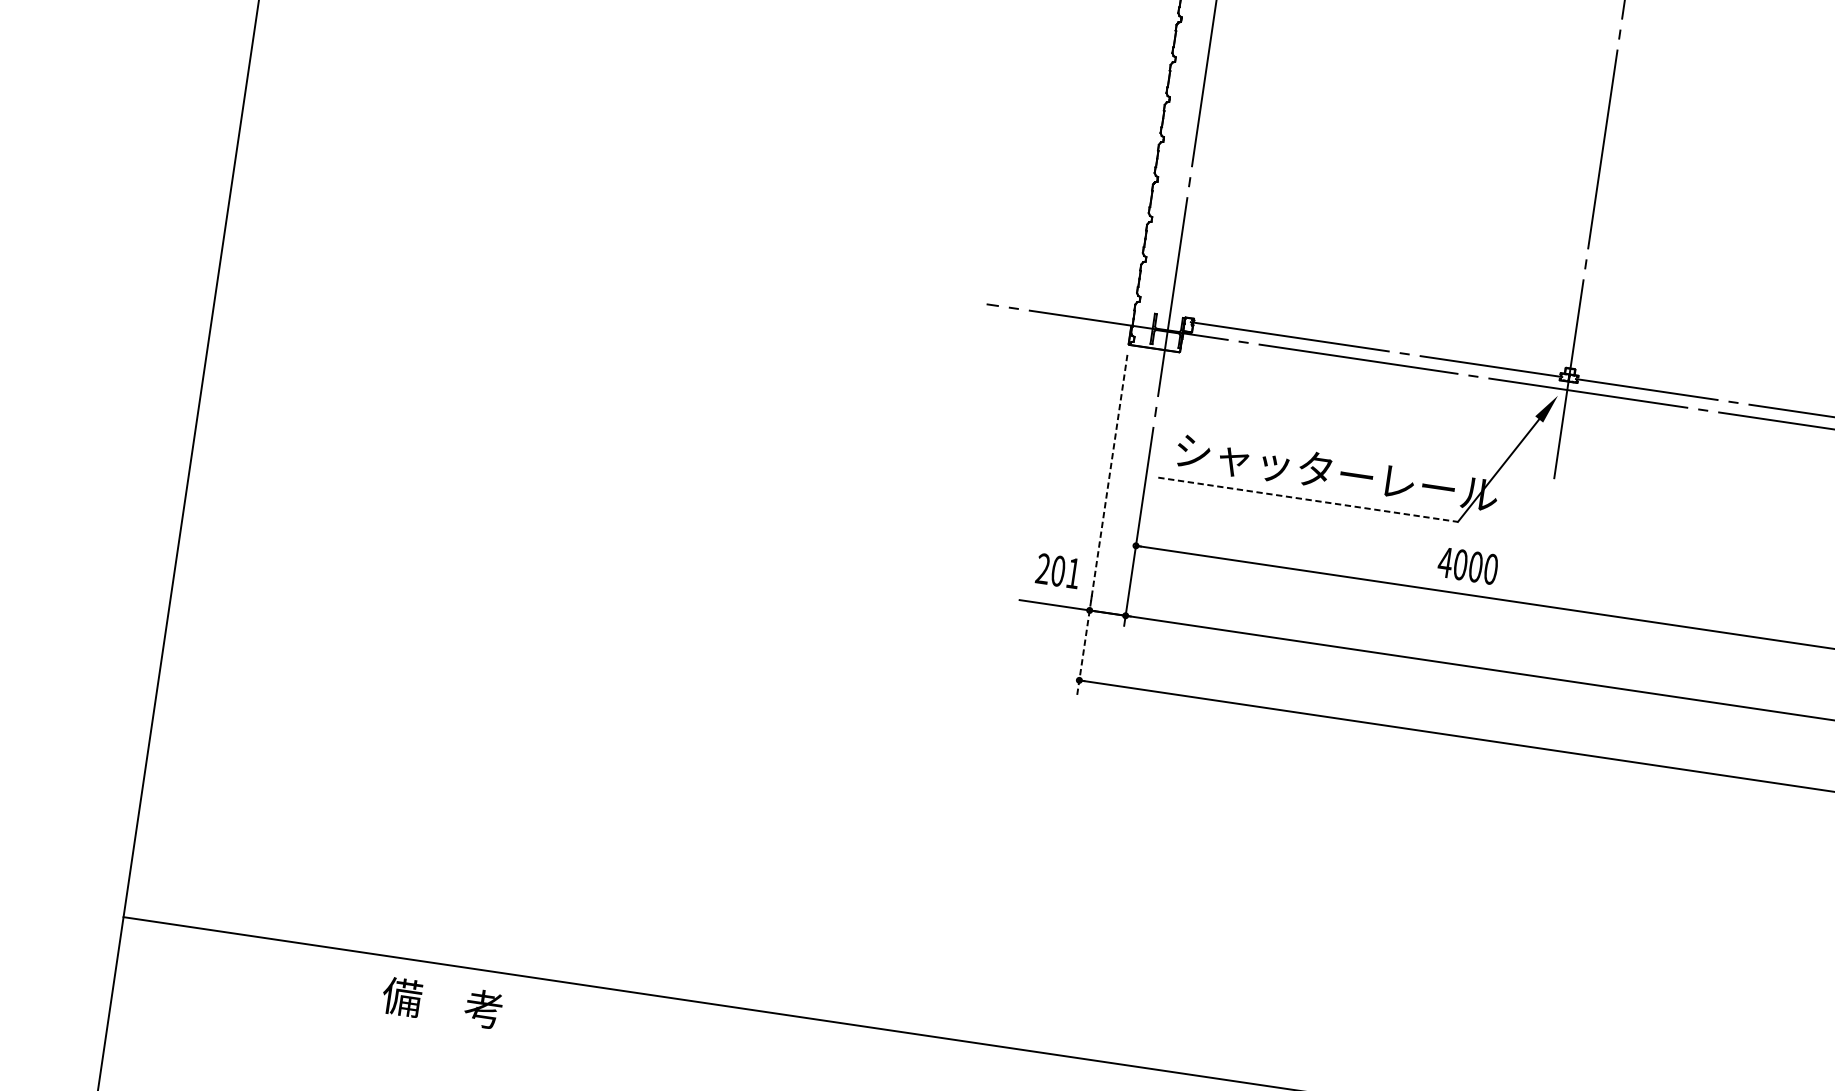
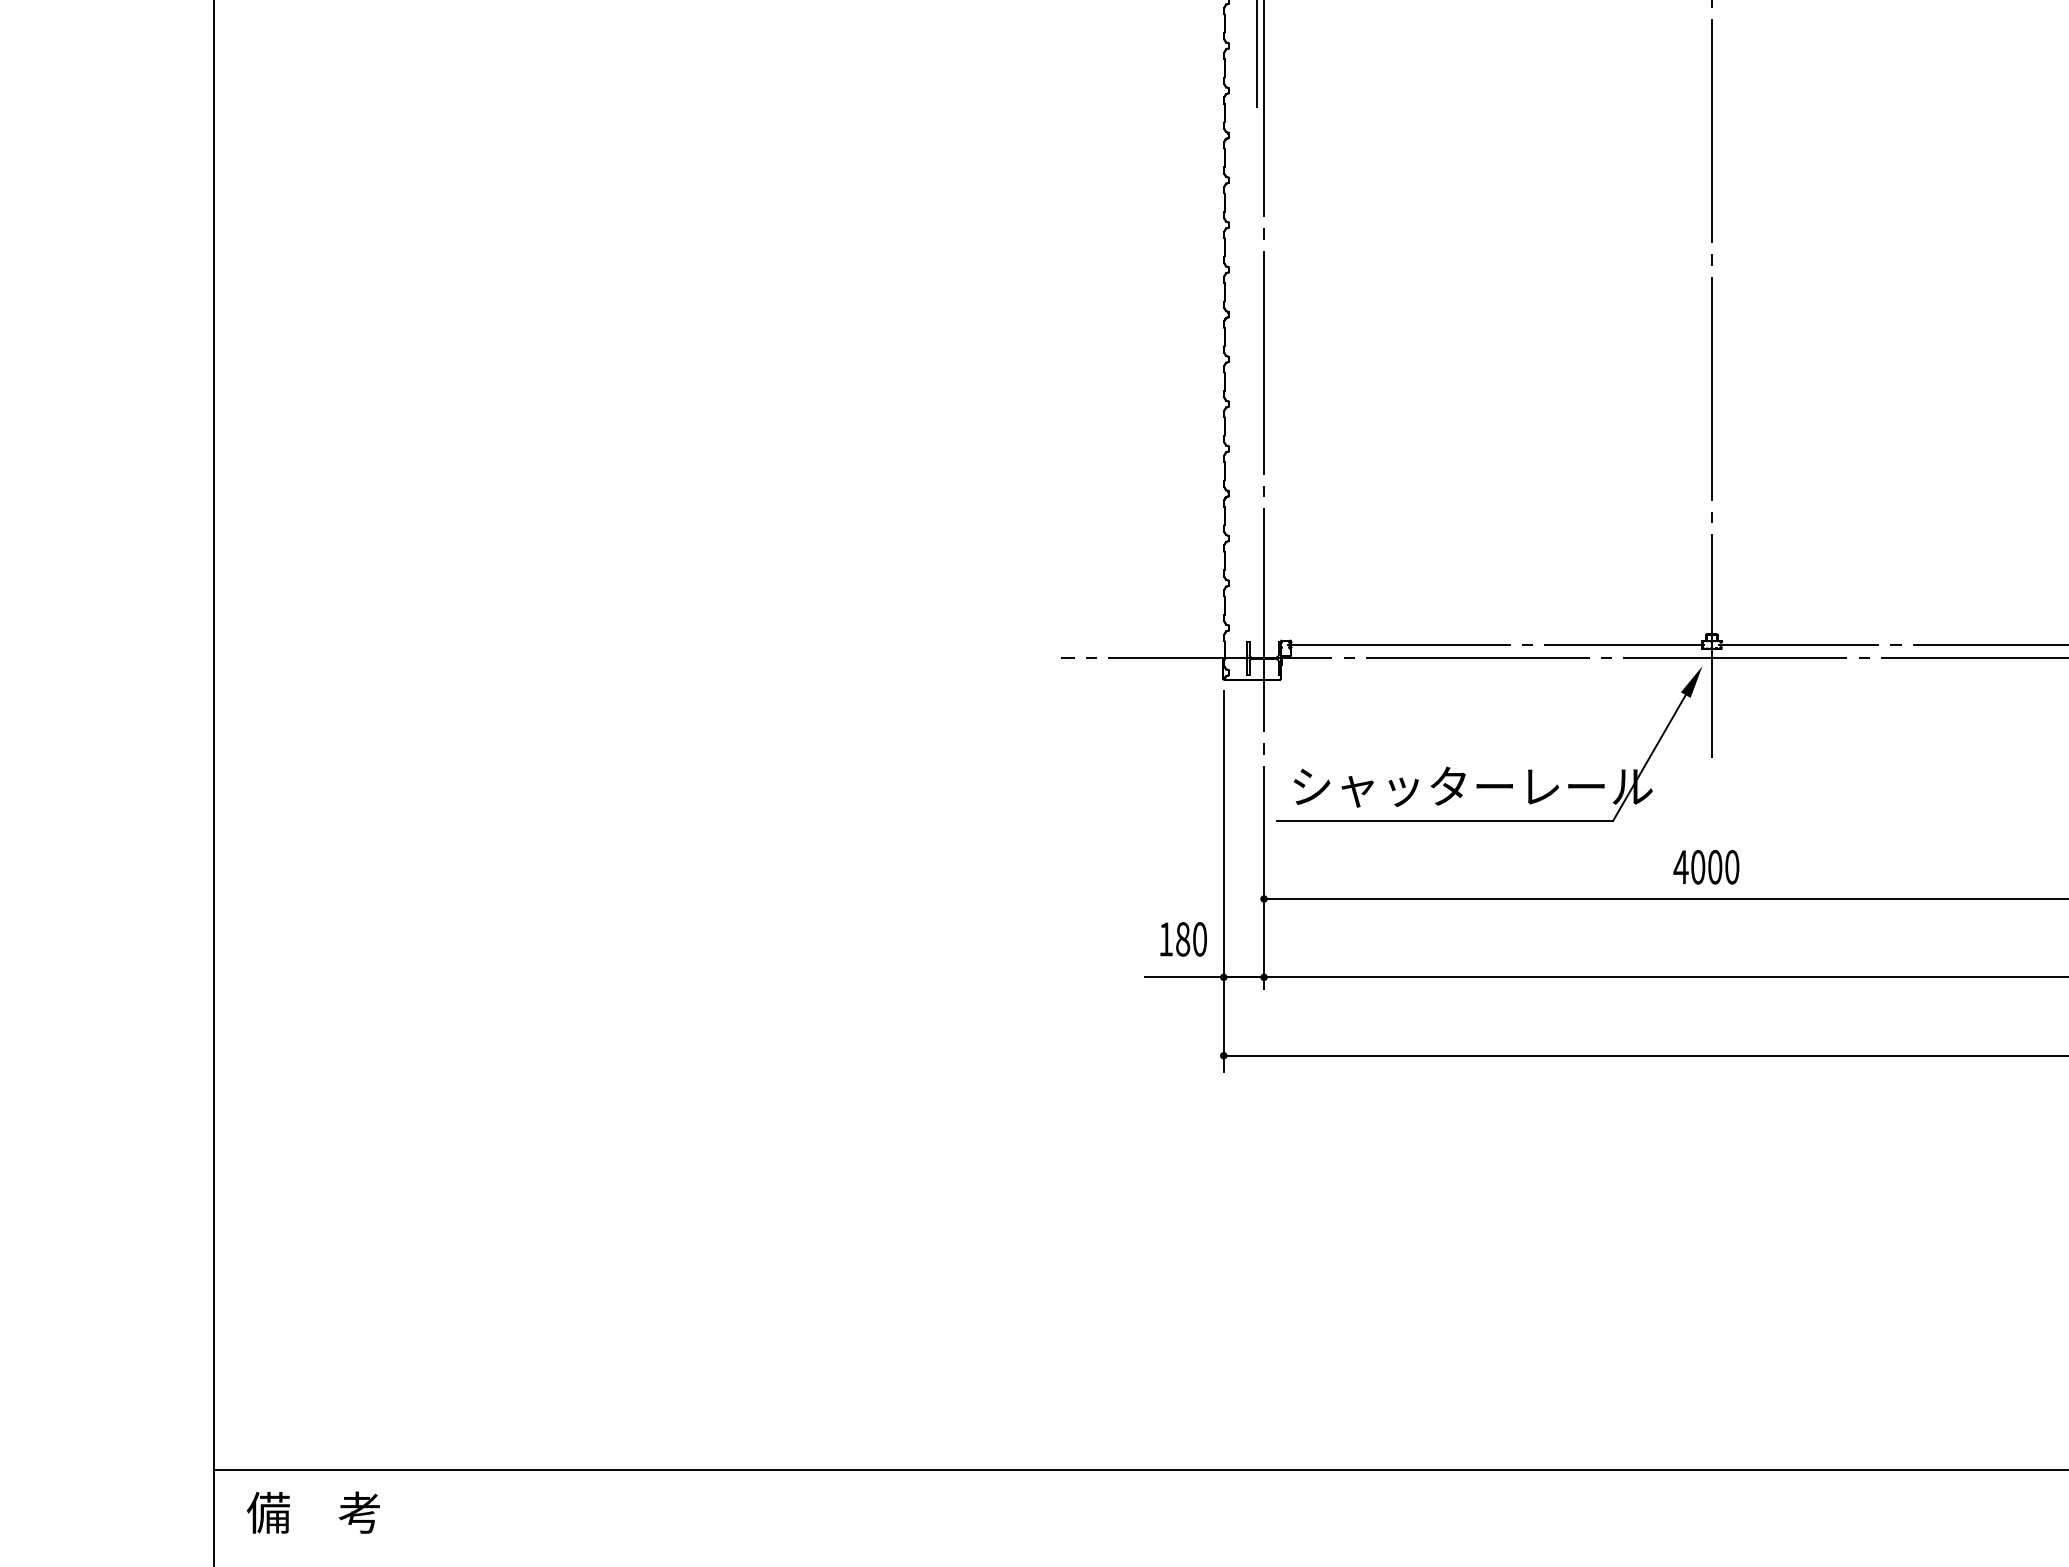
line: (1308, 499) -> (1445, 820), dashed -> solid
line: (1102, 524) -> (1223, 881), dashed -> solid
text: (1468, 566) -> (1706, 867), moved
text: (1057, 571) -> (1182, 939), 201 -> 180
text: (441, 1002) -> (312, 1512), moved

